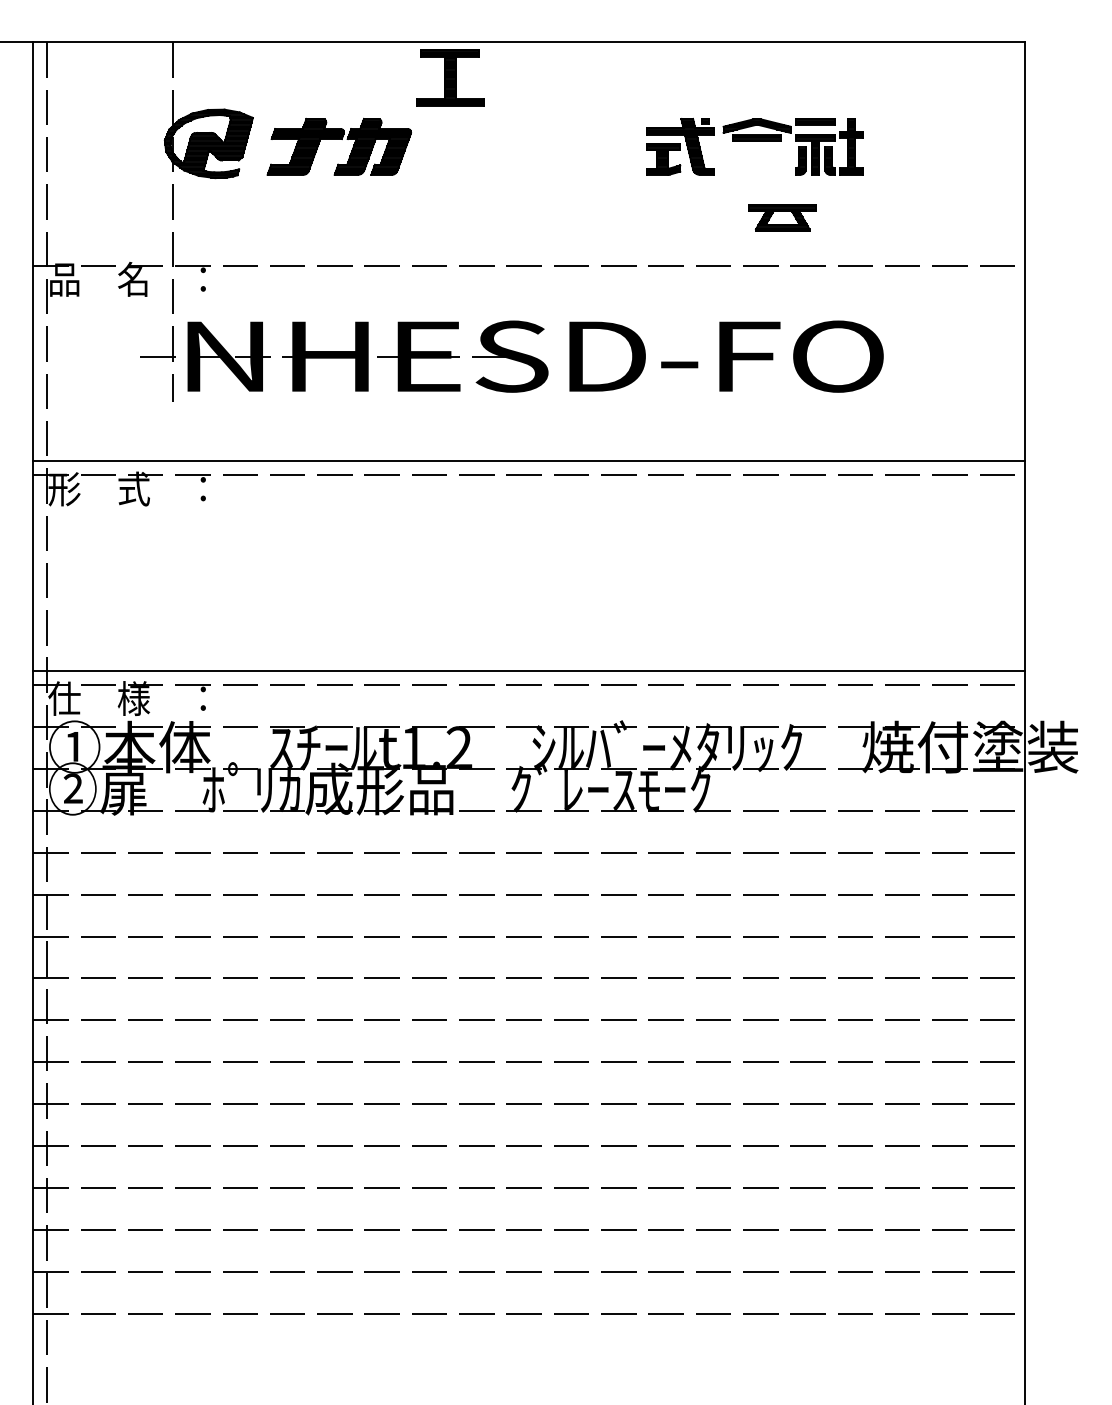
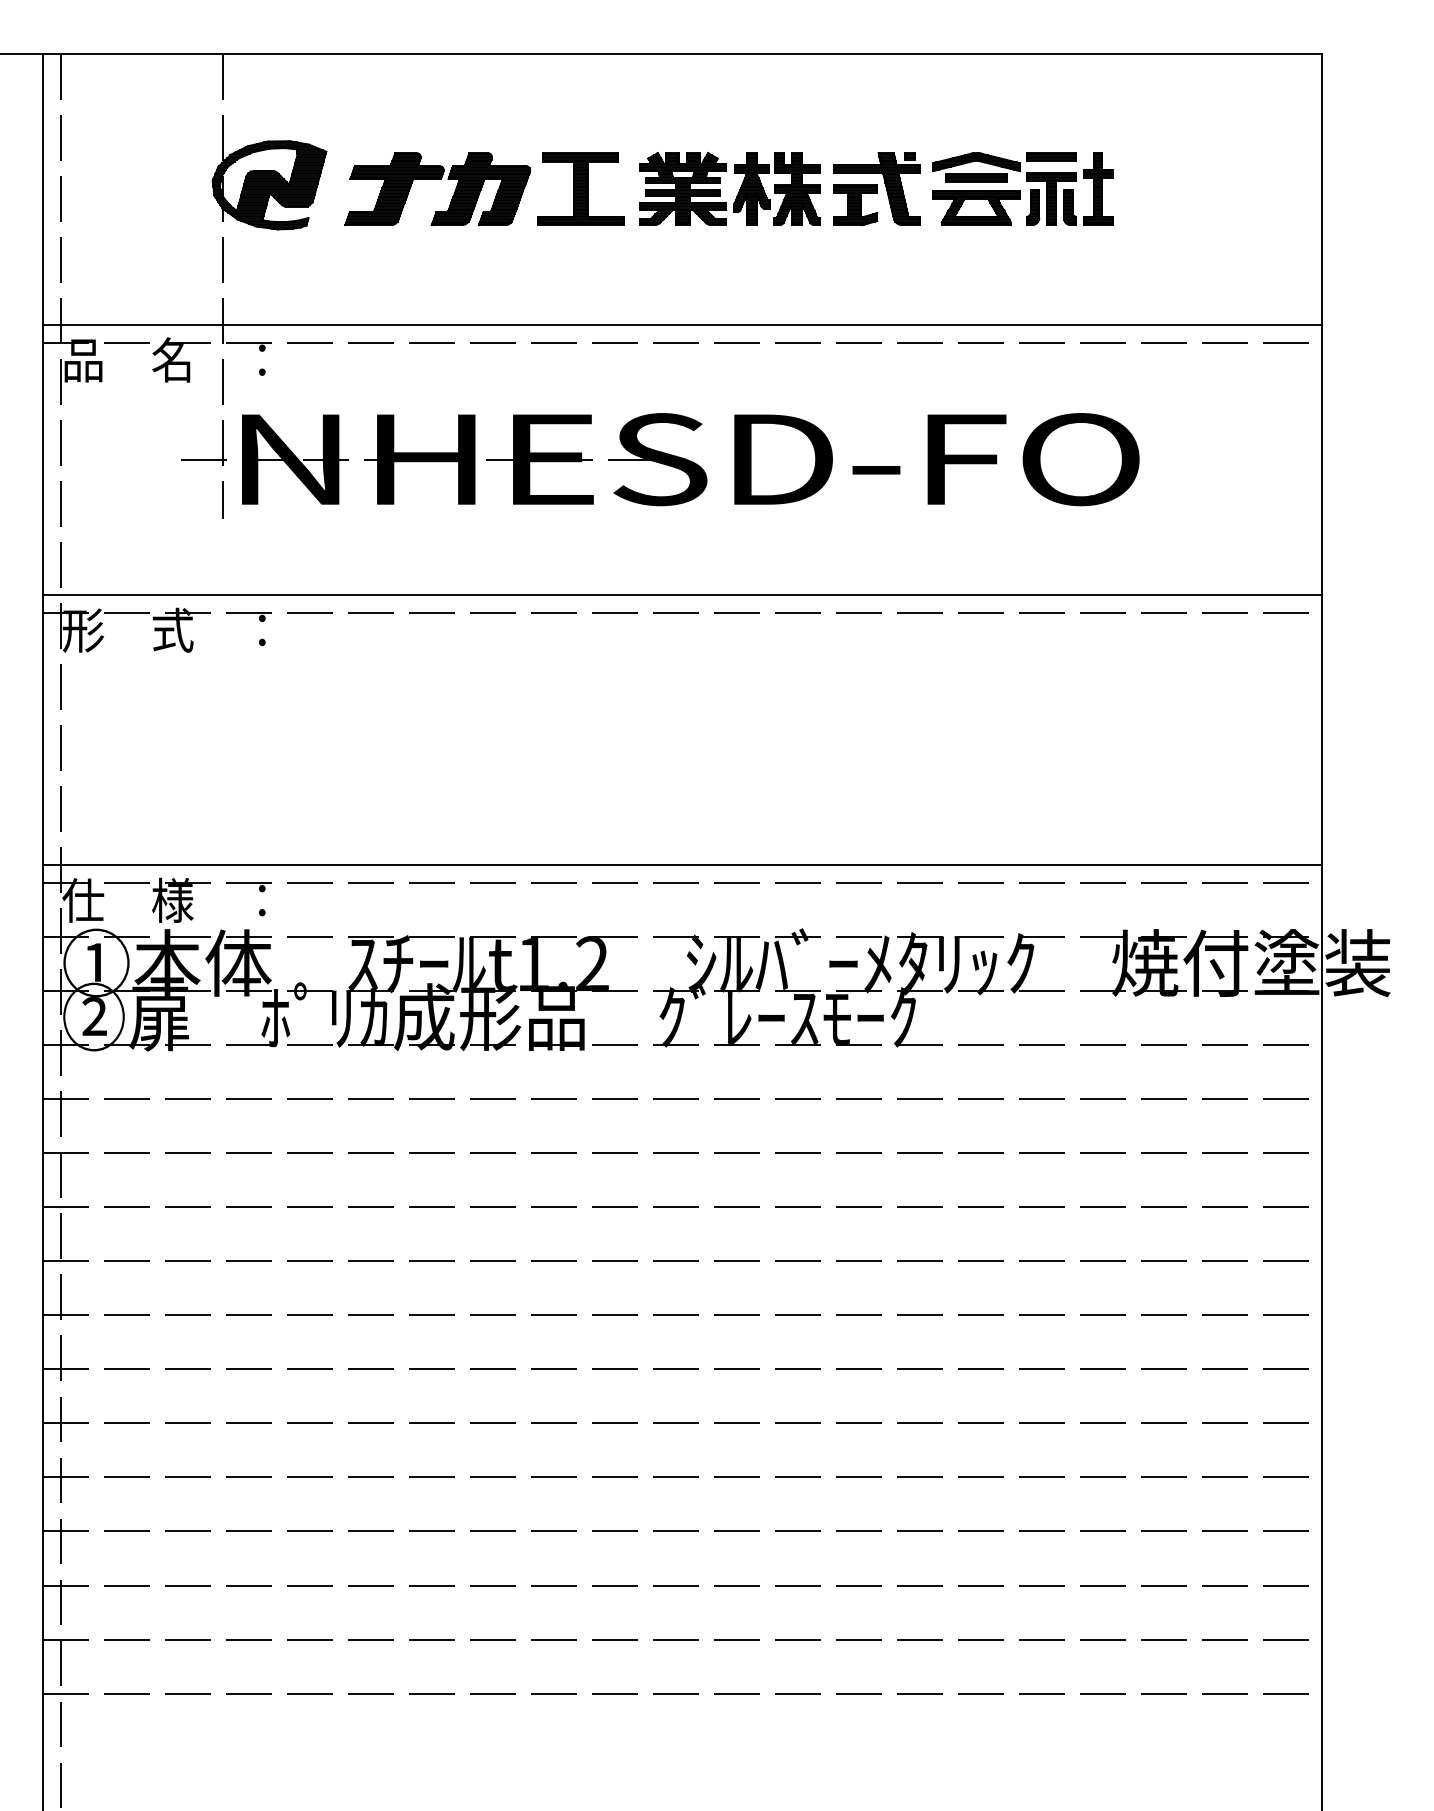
part: (450, 77) -> (580, 188), moved
part: (558, 147) -> (720, 189), added
part: (782, 217) -> (976, 207), moved
line: (529, 251) -> (682, 324), added

